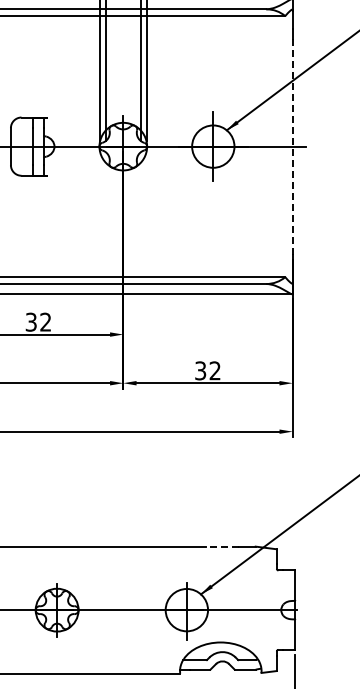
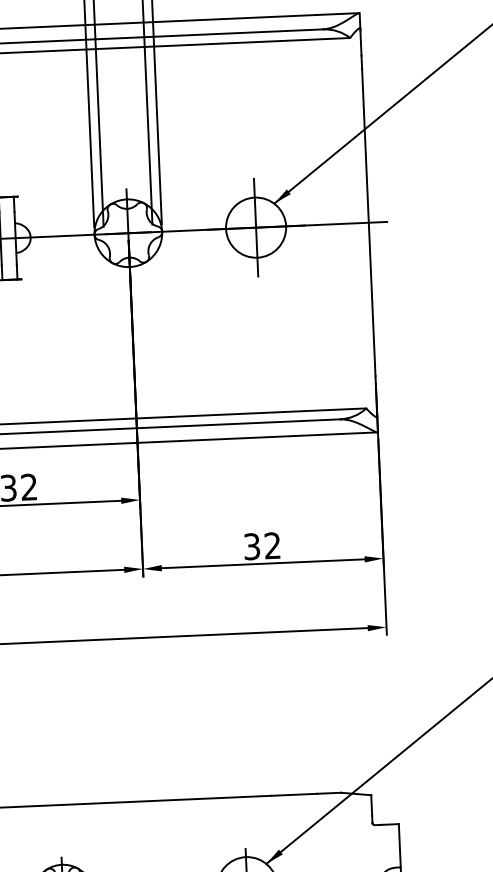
line: (292, 146) -> (368, 222), dashed -> solid
line: (222, 546) -> (293, 794), dashed -> solid

